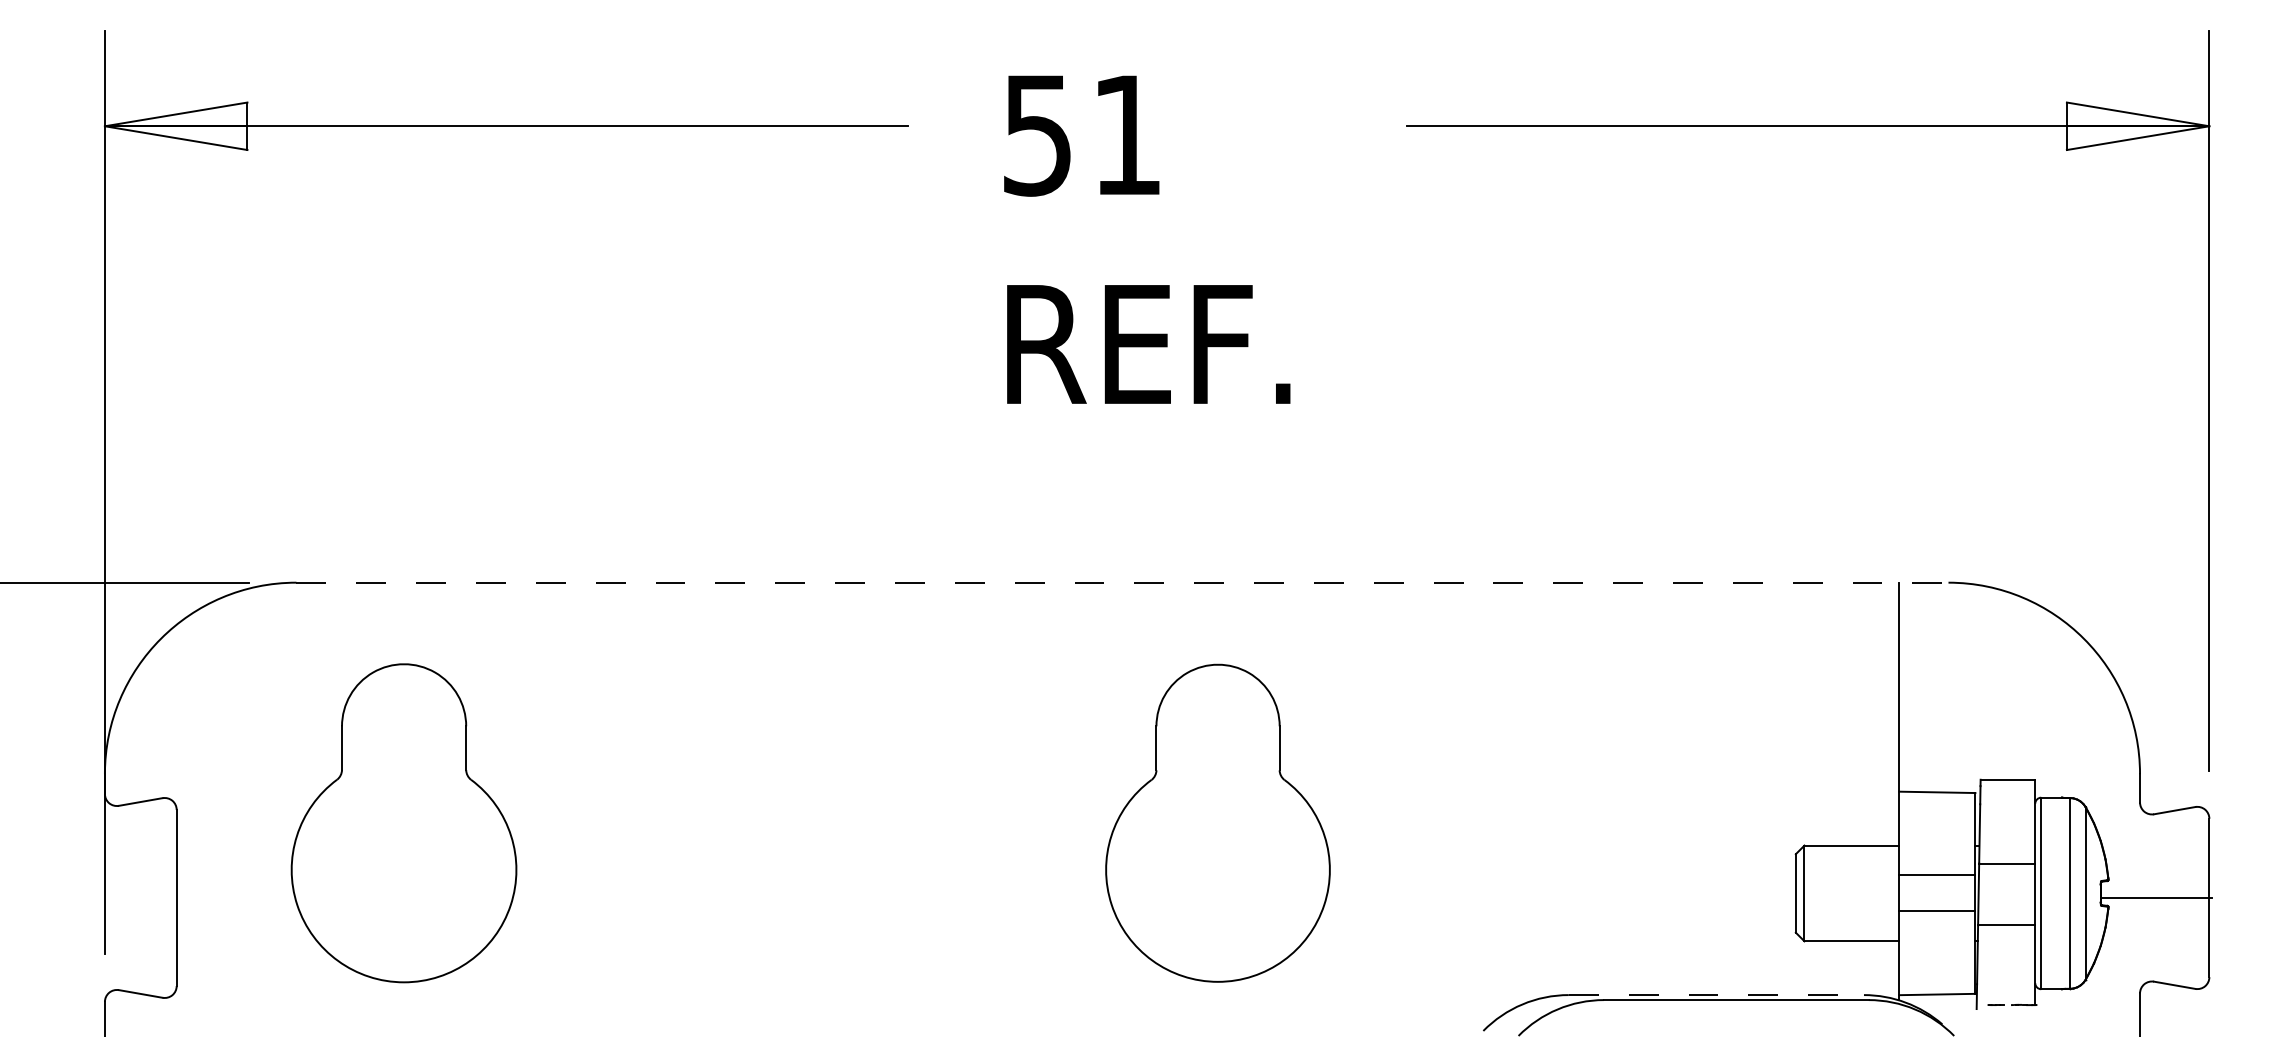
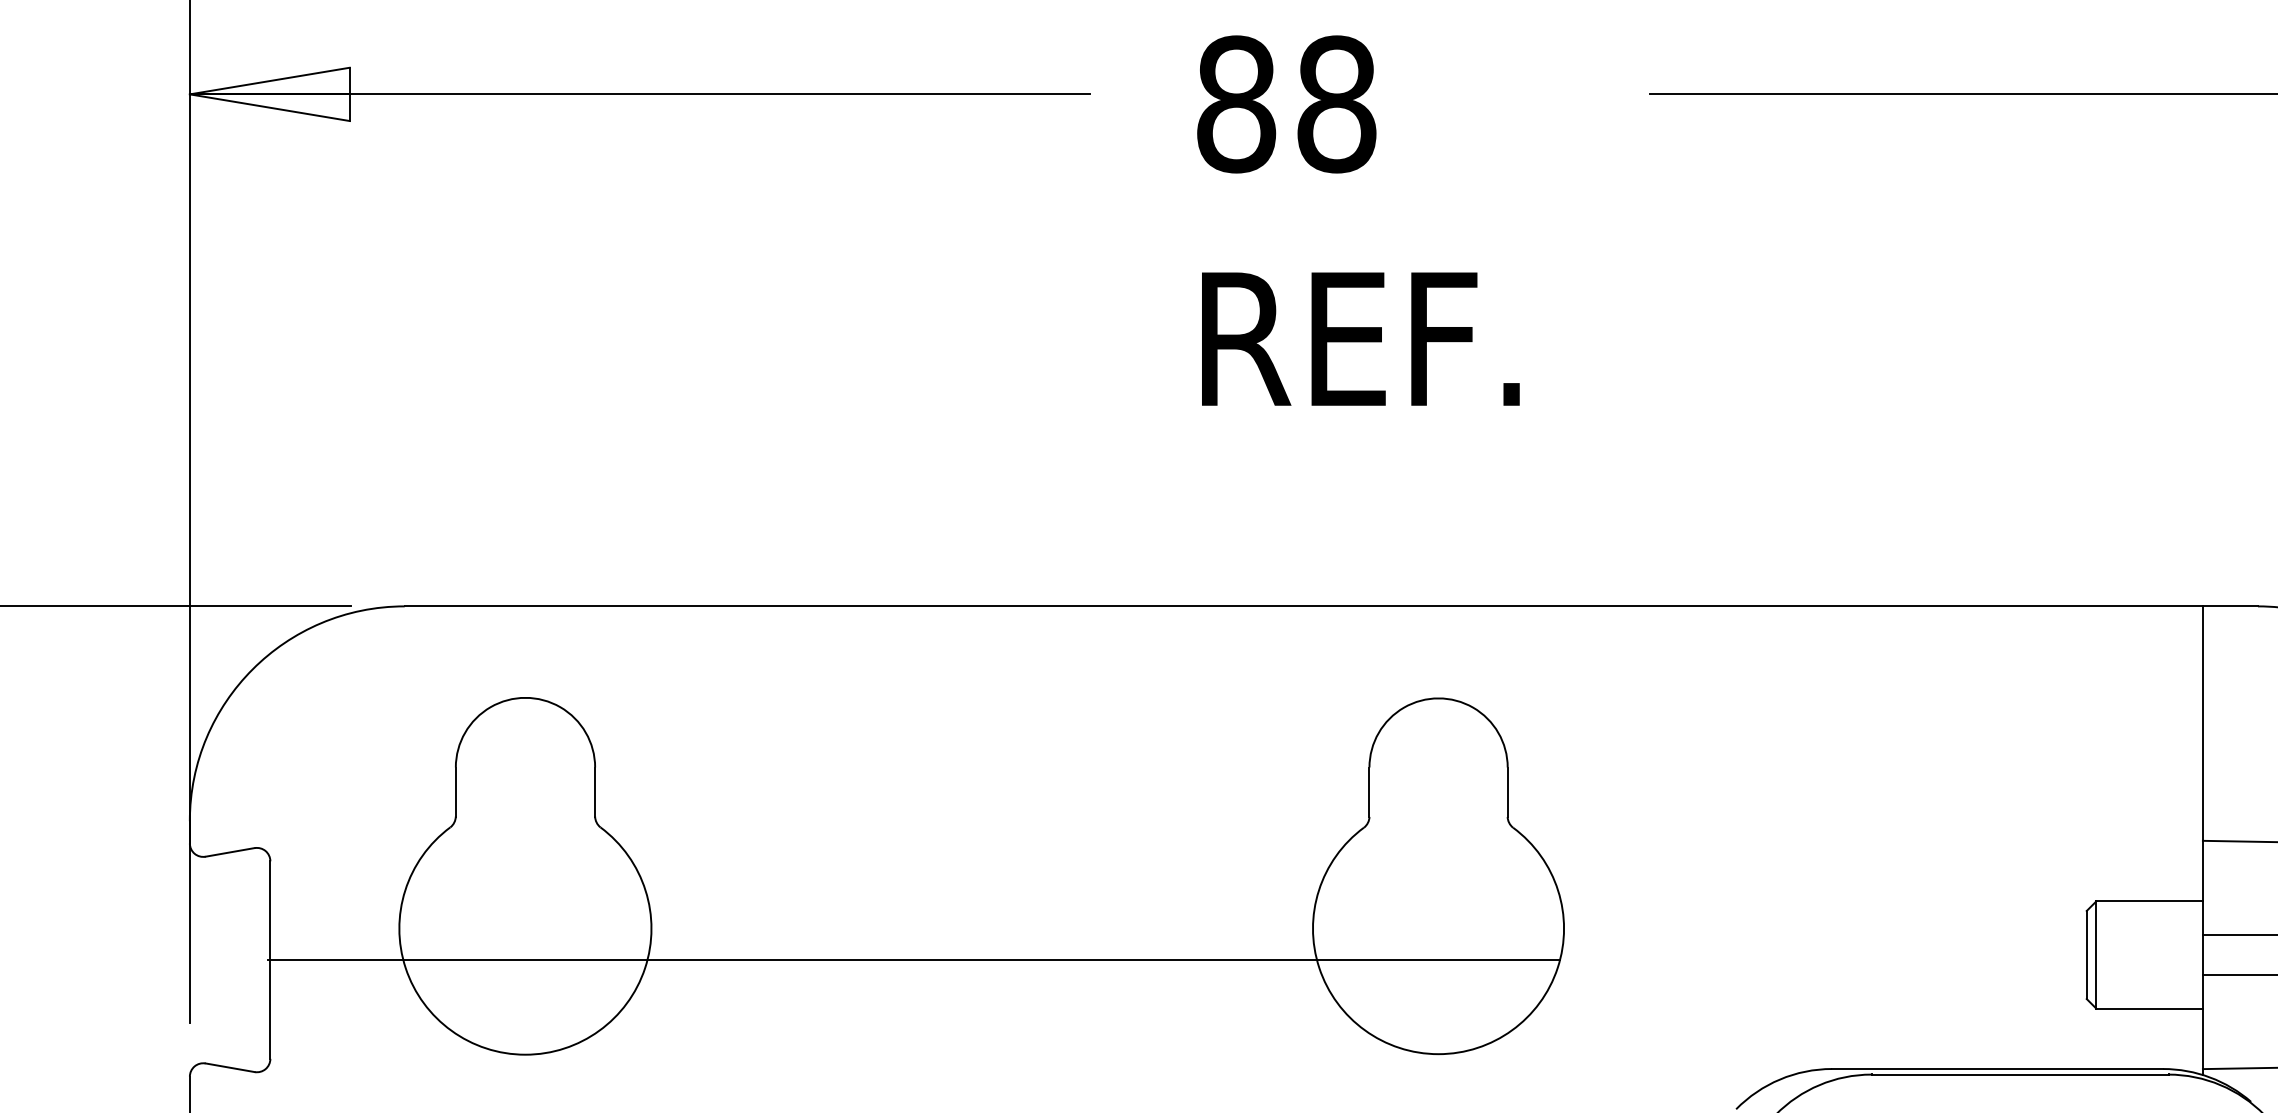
text: (1082, 134) -> (1286, 103), 51 -> 88
line: (1122, 582) -> (1331, 606), dashed -> solid
line: (750, 897) -> (914, 959), added
line: (1716, 995) -> (1997, 1069), dashed -> solid

